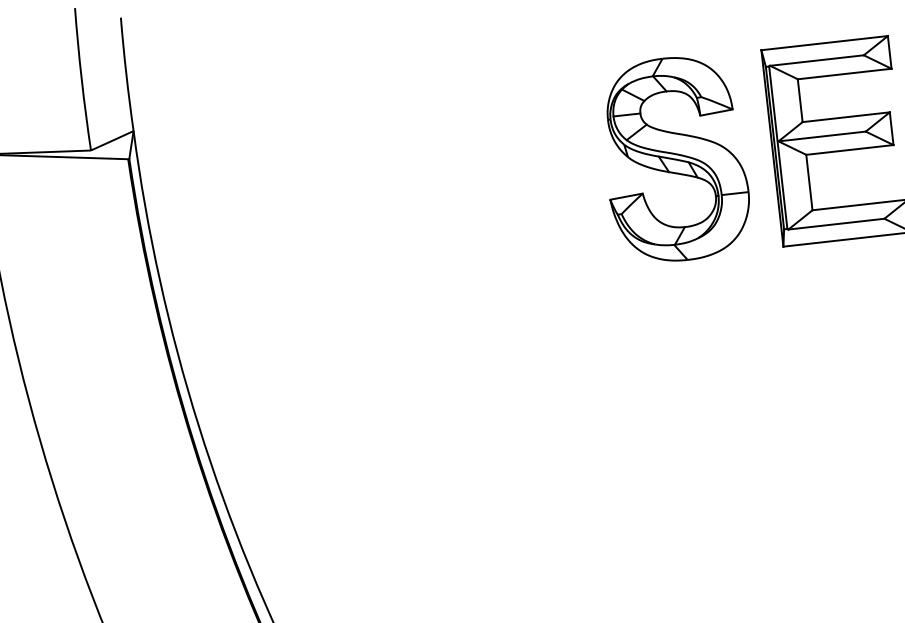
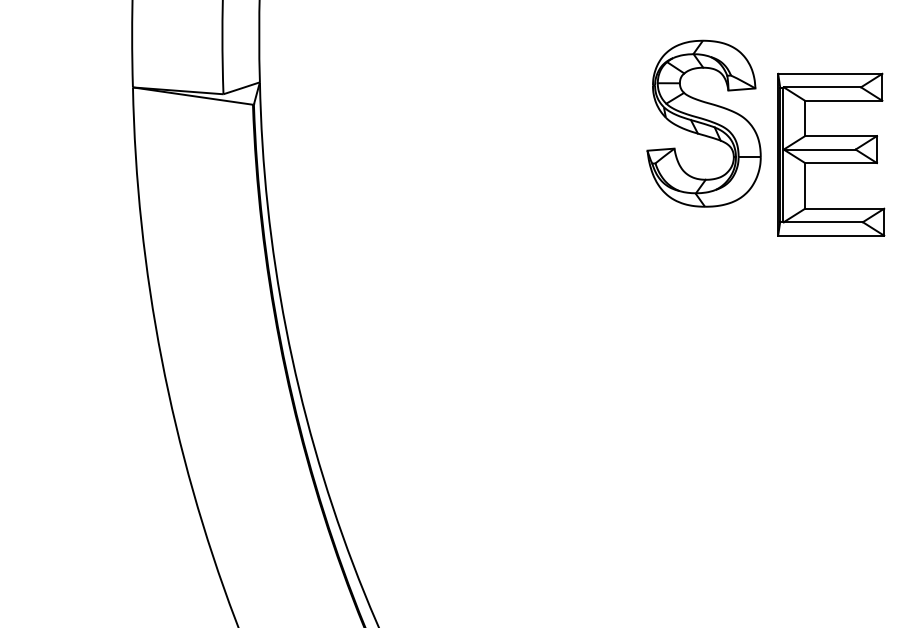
part: (674, 159) -> (703, 123), moved

